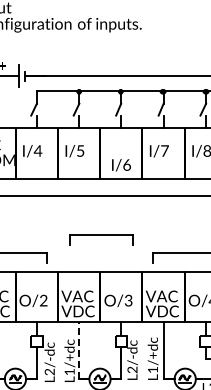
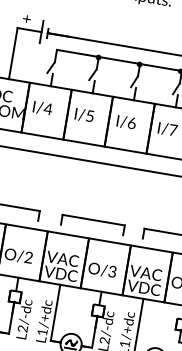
text: (121, 165) -> (126, 122), moved
part: (101, 239) -> (92, 224), moved
line: (79, 350) -> (55, 312), dashed -> solid

